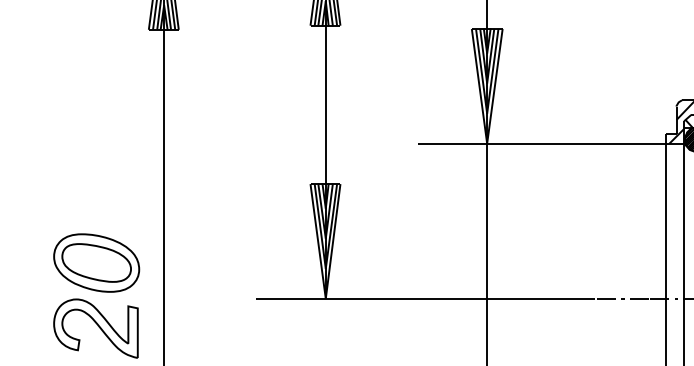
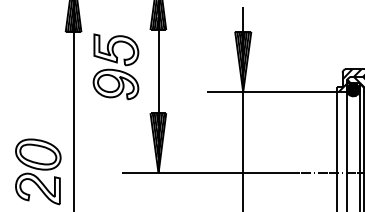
part: (243, 95) -> (115, 66), added

